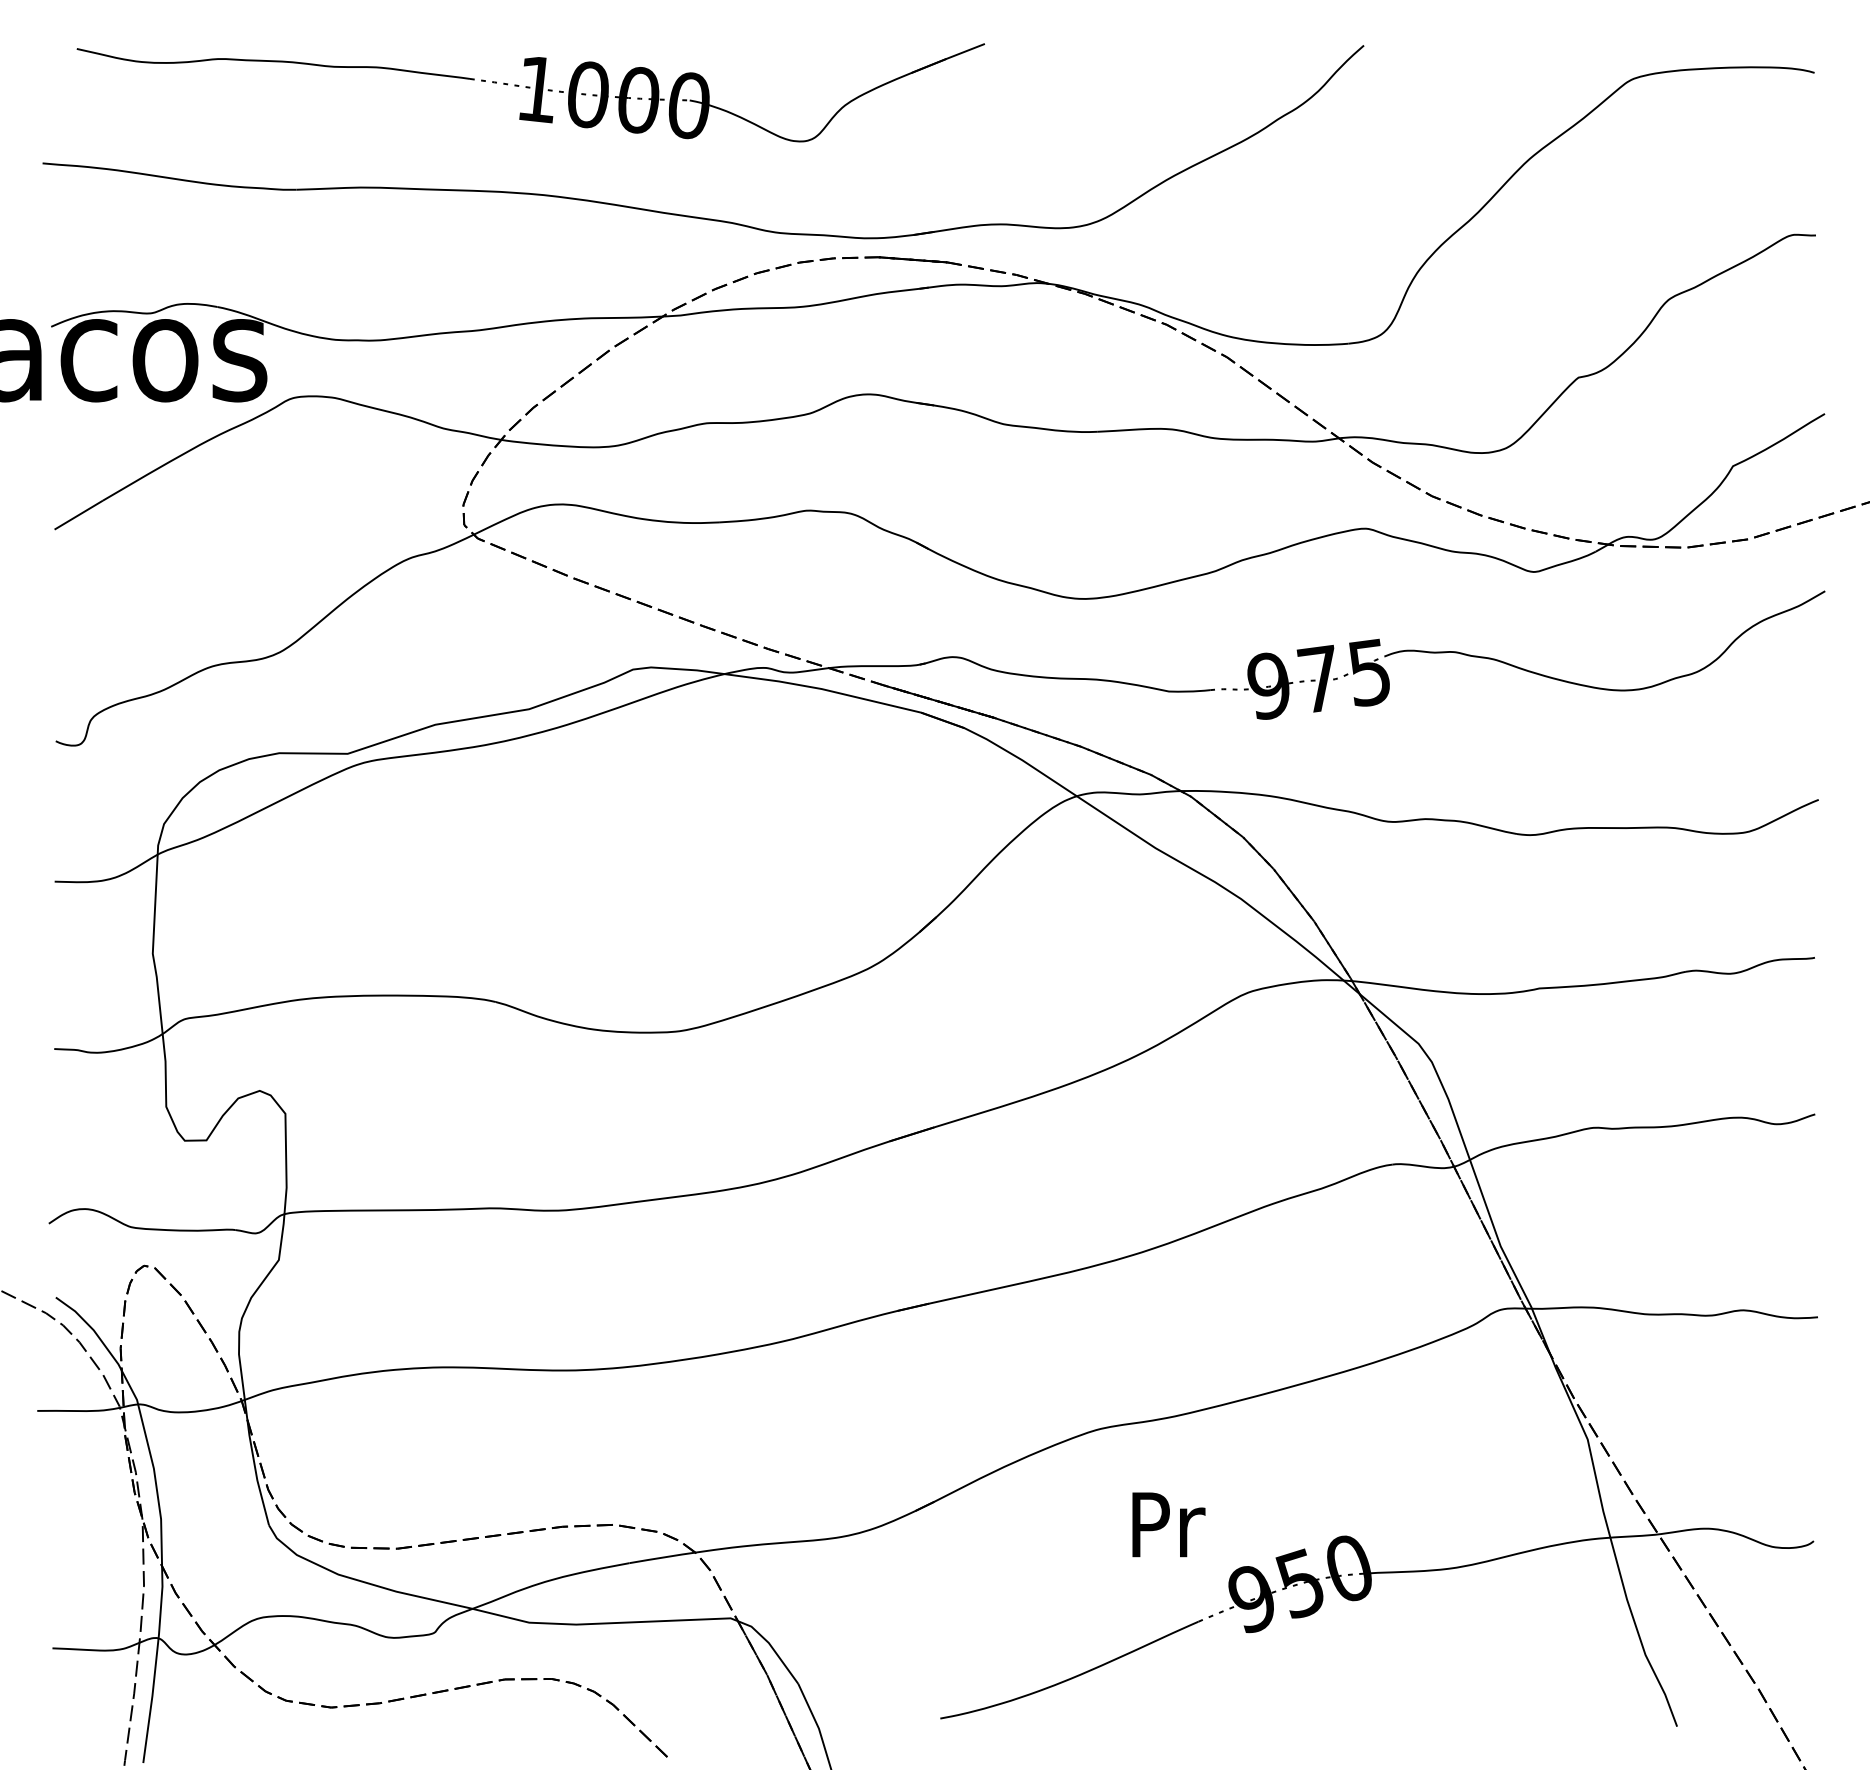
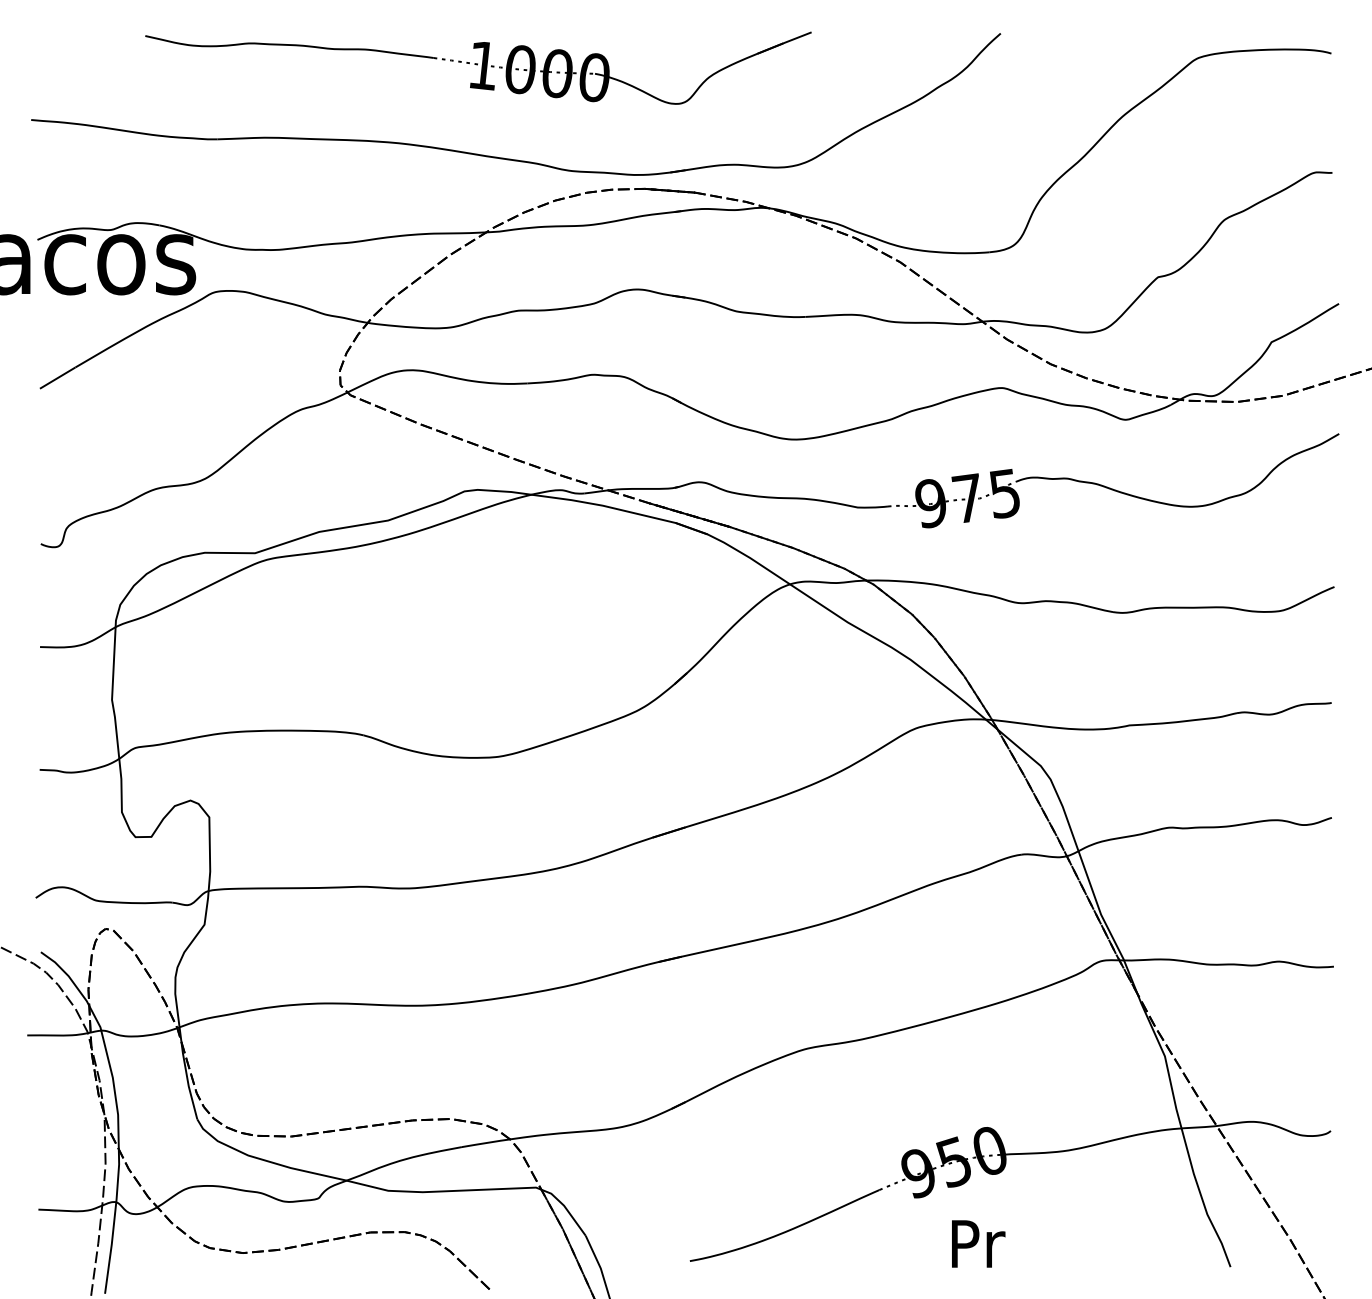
part: (530, 91) -> (478, 67), moved
text: (1168, 1524) -> (978, 1243), moved

